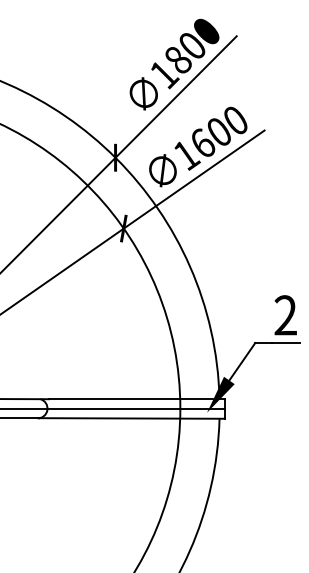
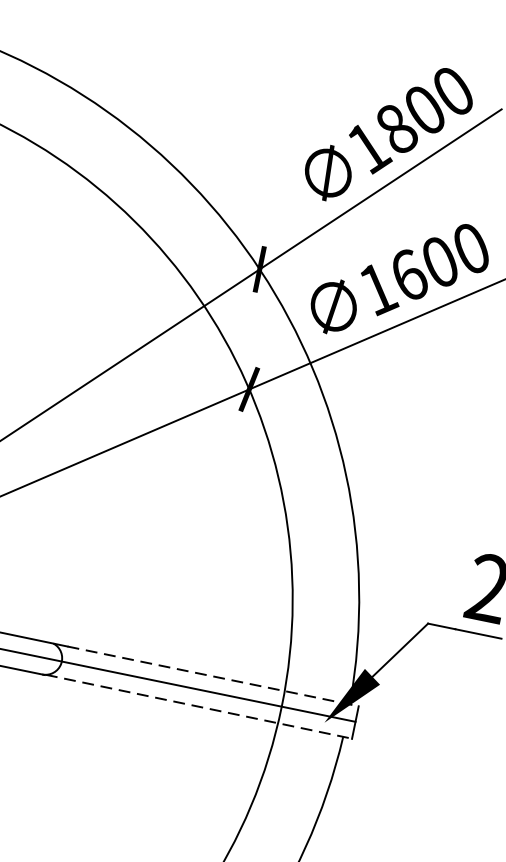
line: (136, 399) -> (212, 676), solid -> dashed
line: (132, 418) -> (199, 706), solid -> dashed

